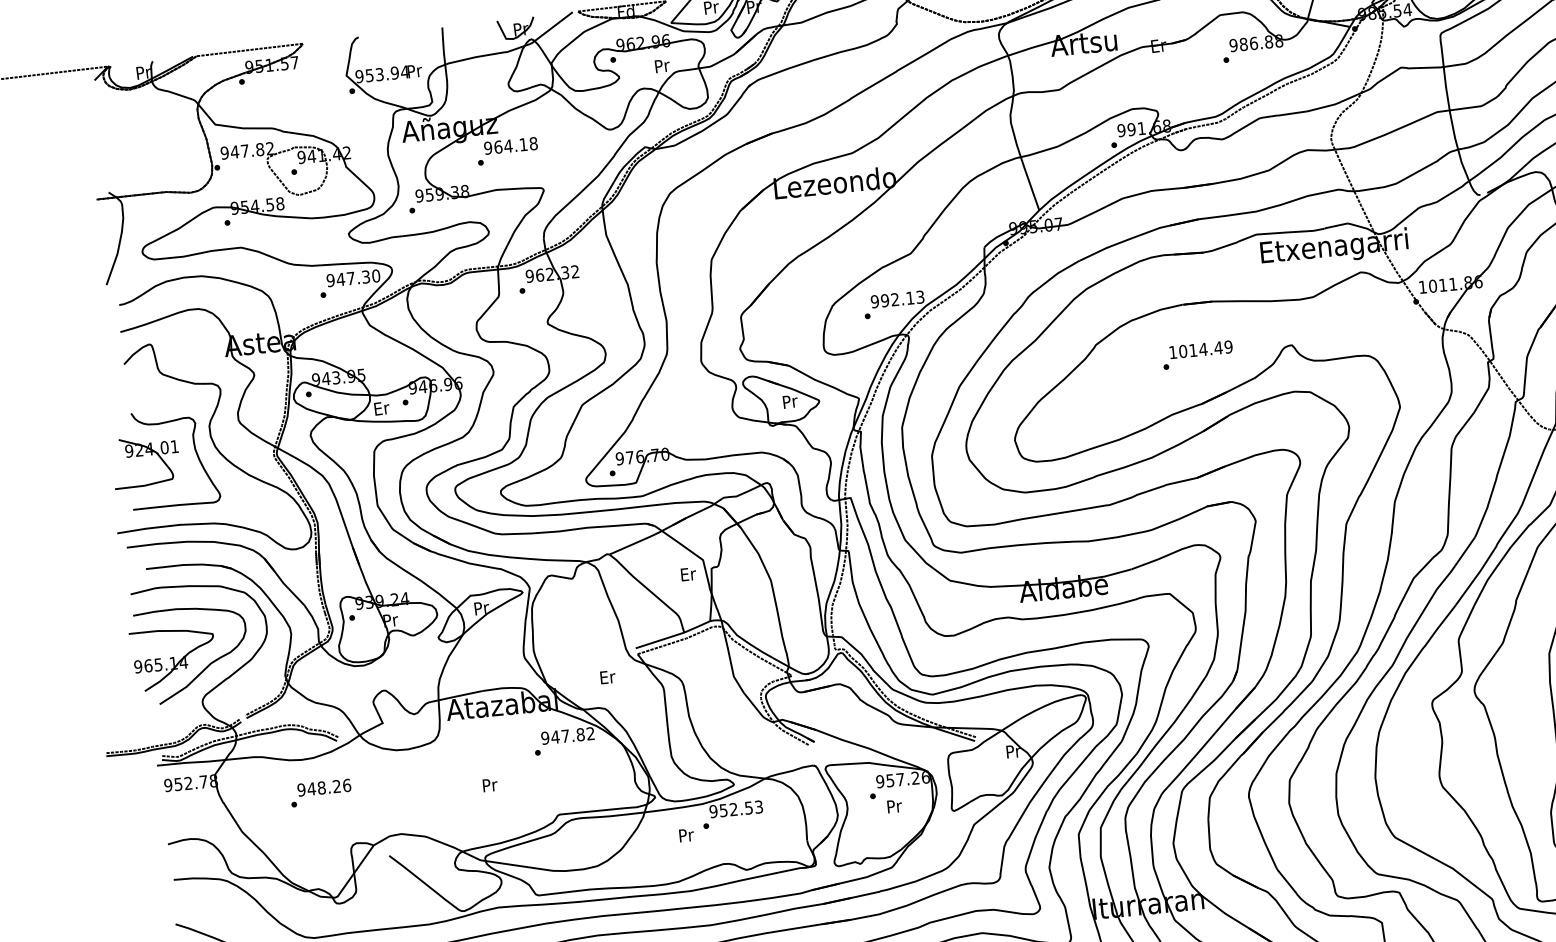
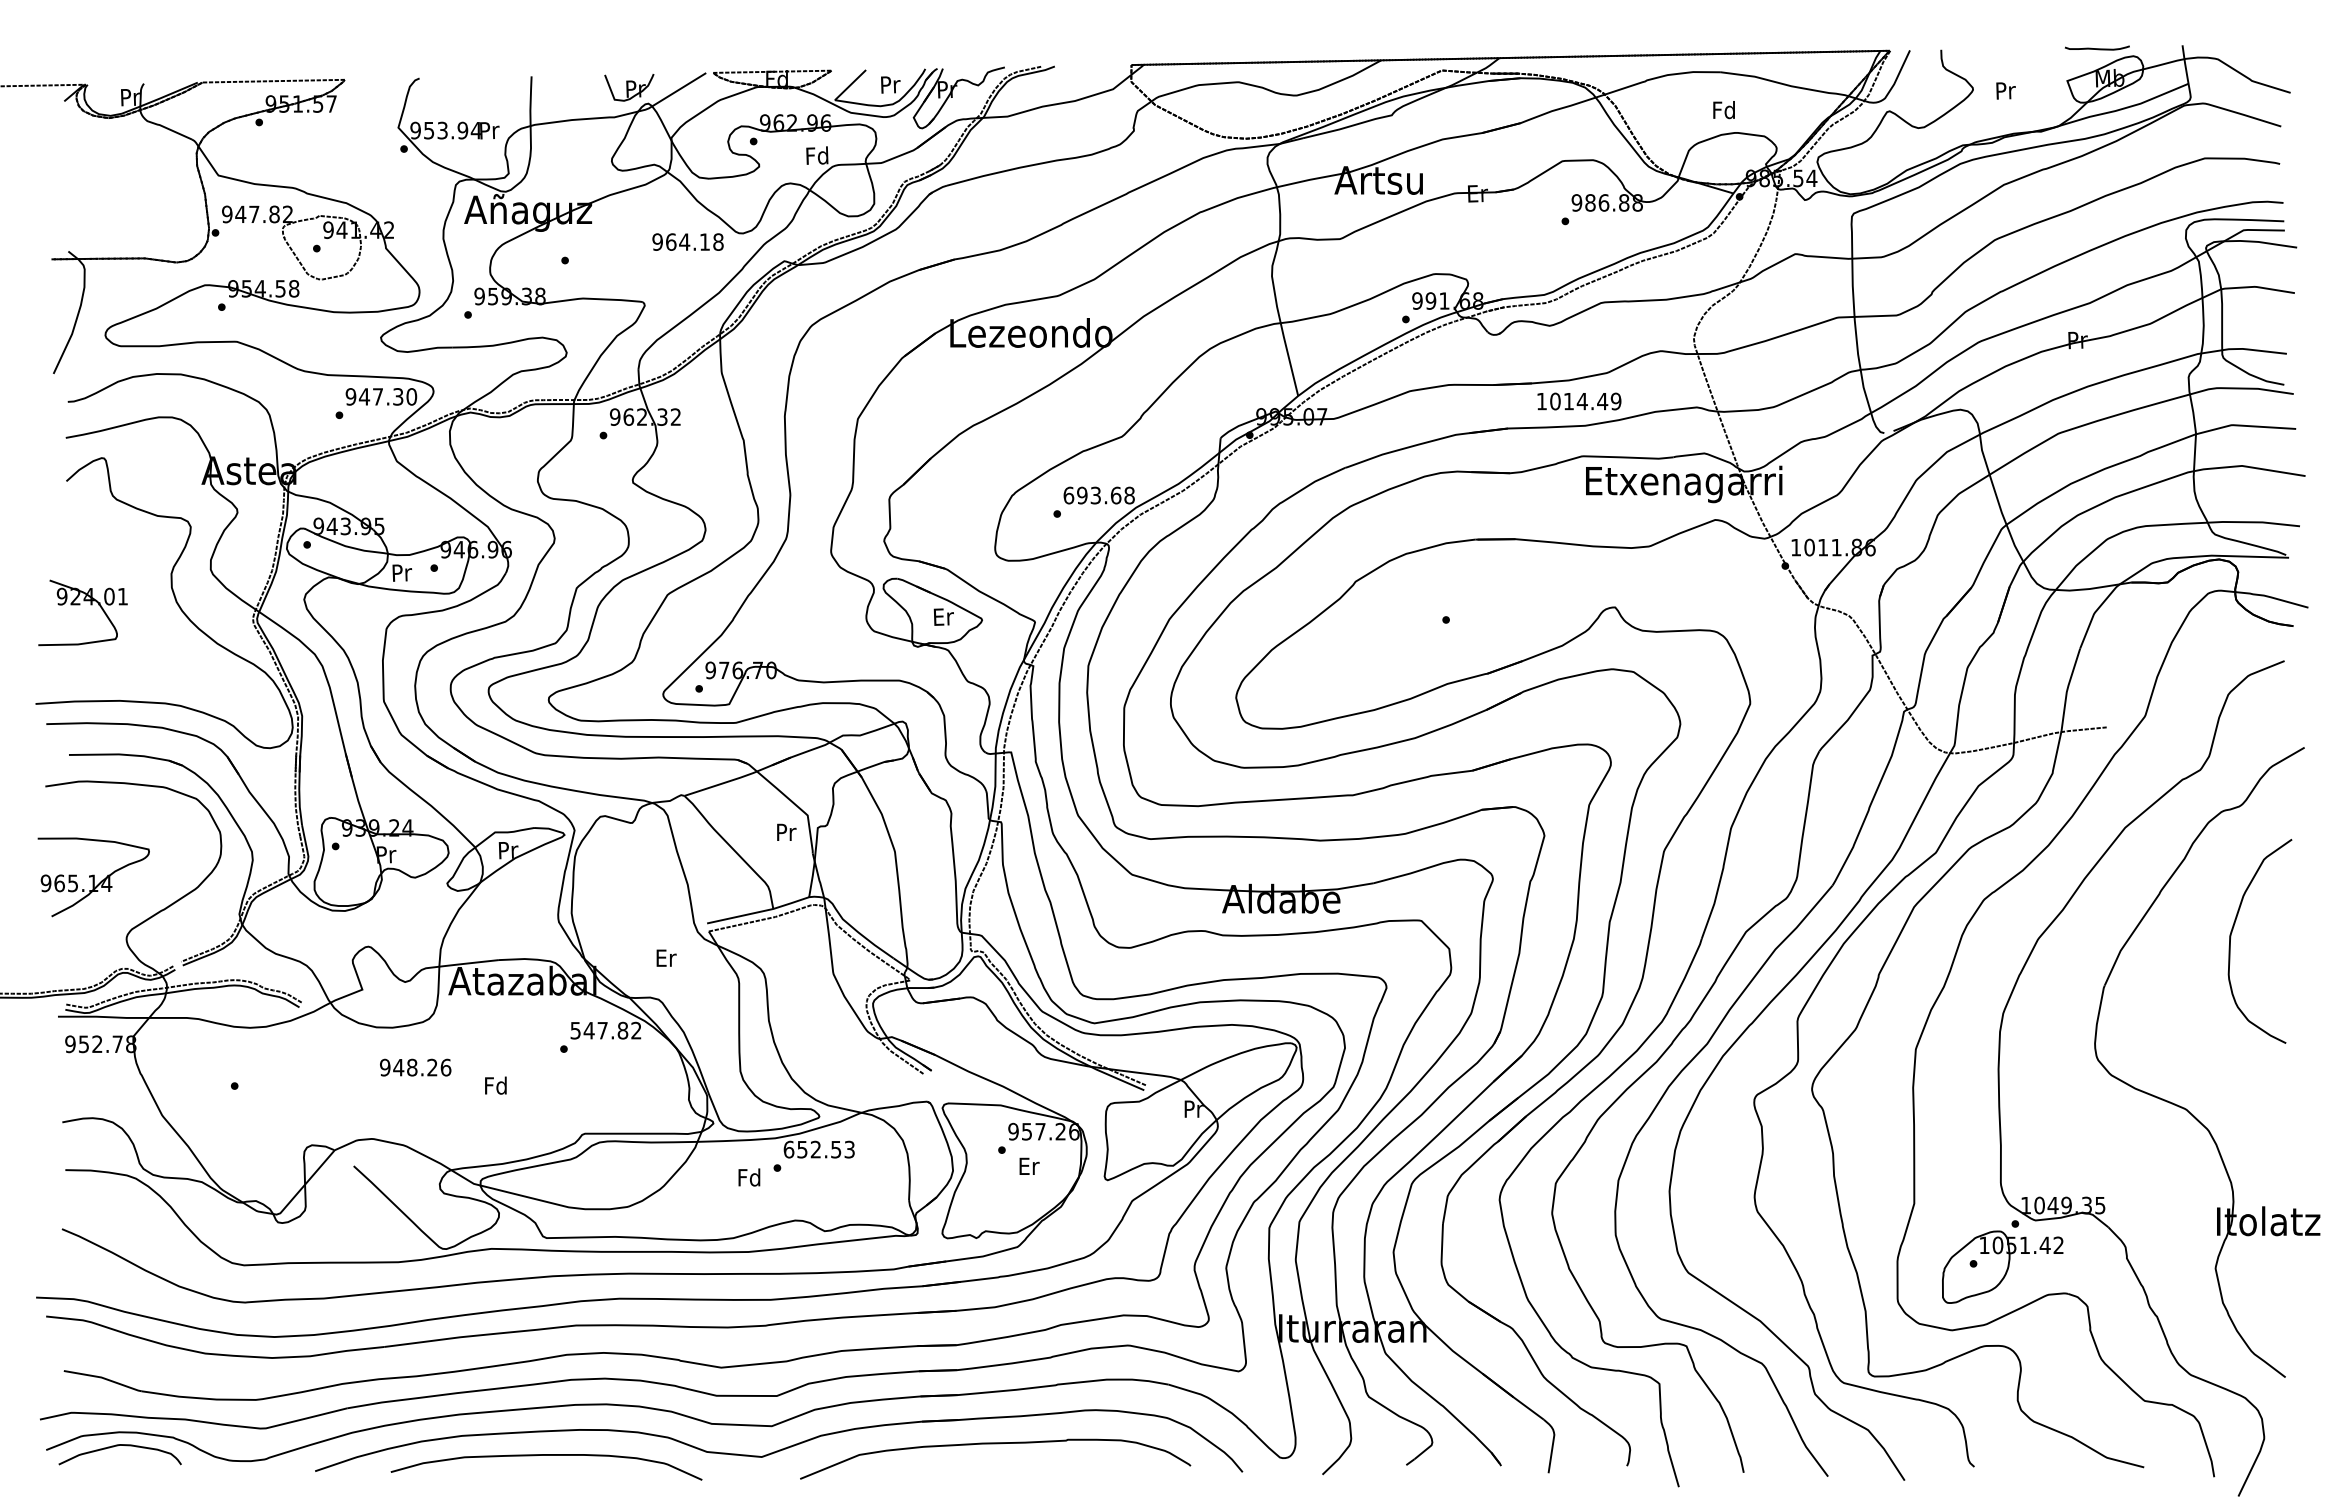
text: (662, 65) -> (817, 155), Pr -> Fd
text: (510, 145) -> (687, 241), moved
text: (897, 299) -> (1098, 495), 992.13 -> 693.68
text: (1201, 349) -> (1579, 401), moved
text: (790, 401) -> (943, 616), Pr -> Er
text: (382, 408) -> (402, 572), Er -> Pr
curve: (194, 449) -> (148, 602), removed
text: (688, 573) -> (786, 831), Er -> Pr
curve: (205, 667) -> (135, 892), removed
text: (545, 738) -> (575, 1030), 947.82 -> 547.82
text: (489, 785) -> (495, 1085), Pr -> Fd
text: (324, 787) -> (415, 1067), moved
text: (894, 805) -> (1029, 1165), Pr -> Er
text: (713, 811) -> (788, 1149), 952.53 -> 652.53
text: (686, 835) -> (749, 1177), Pr -> Fd

